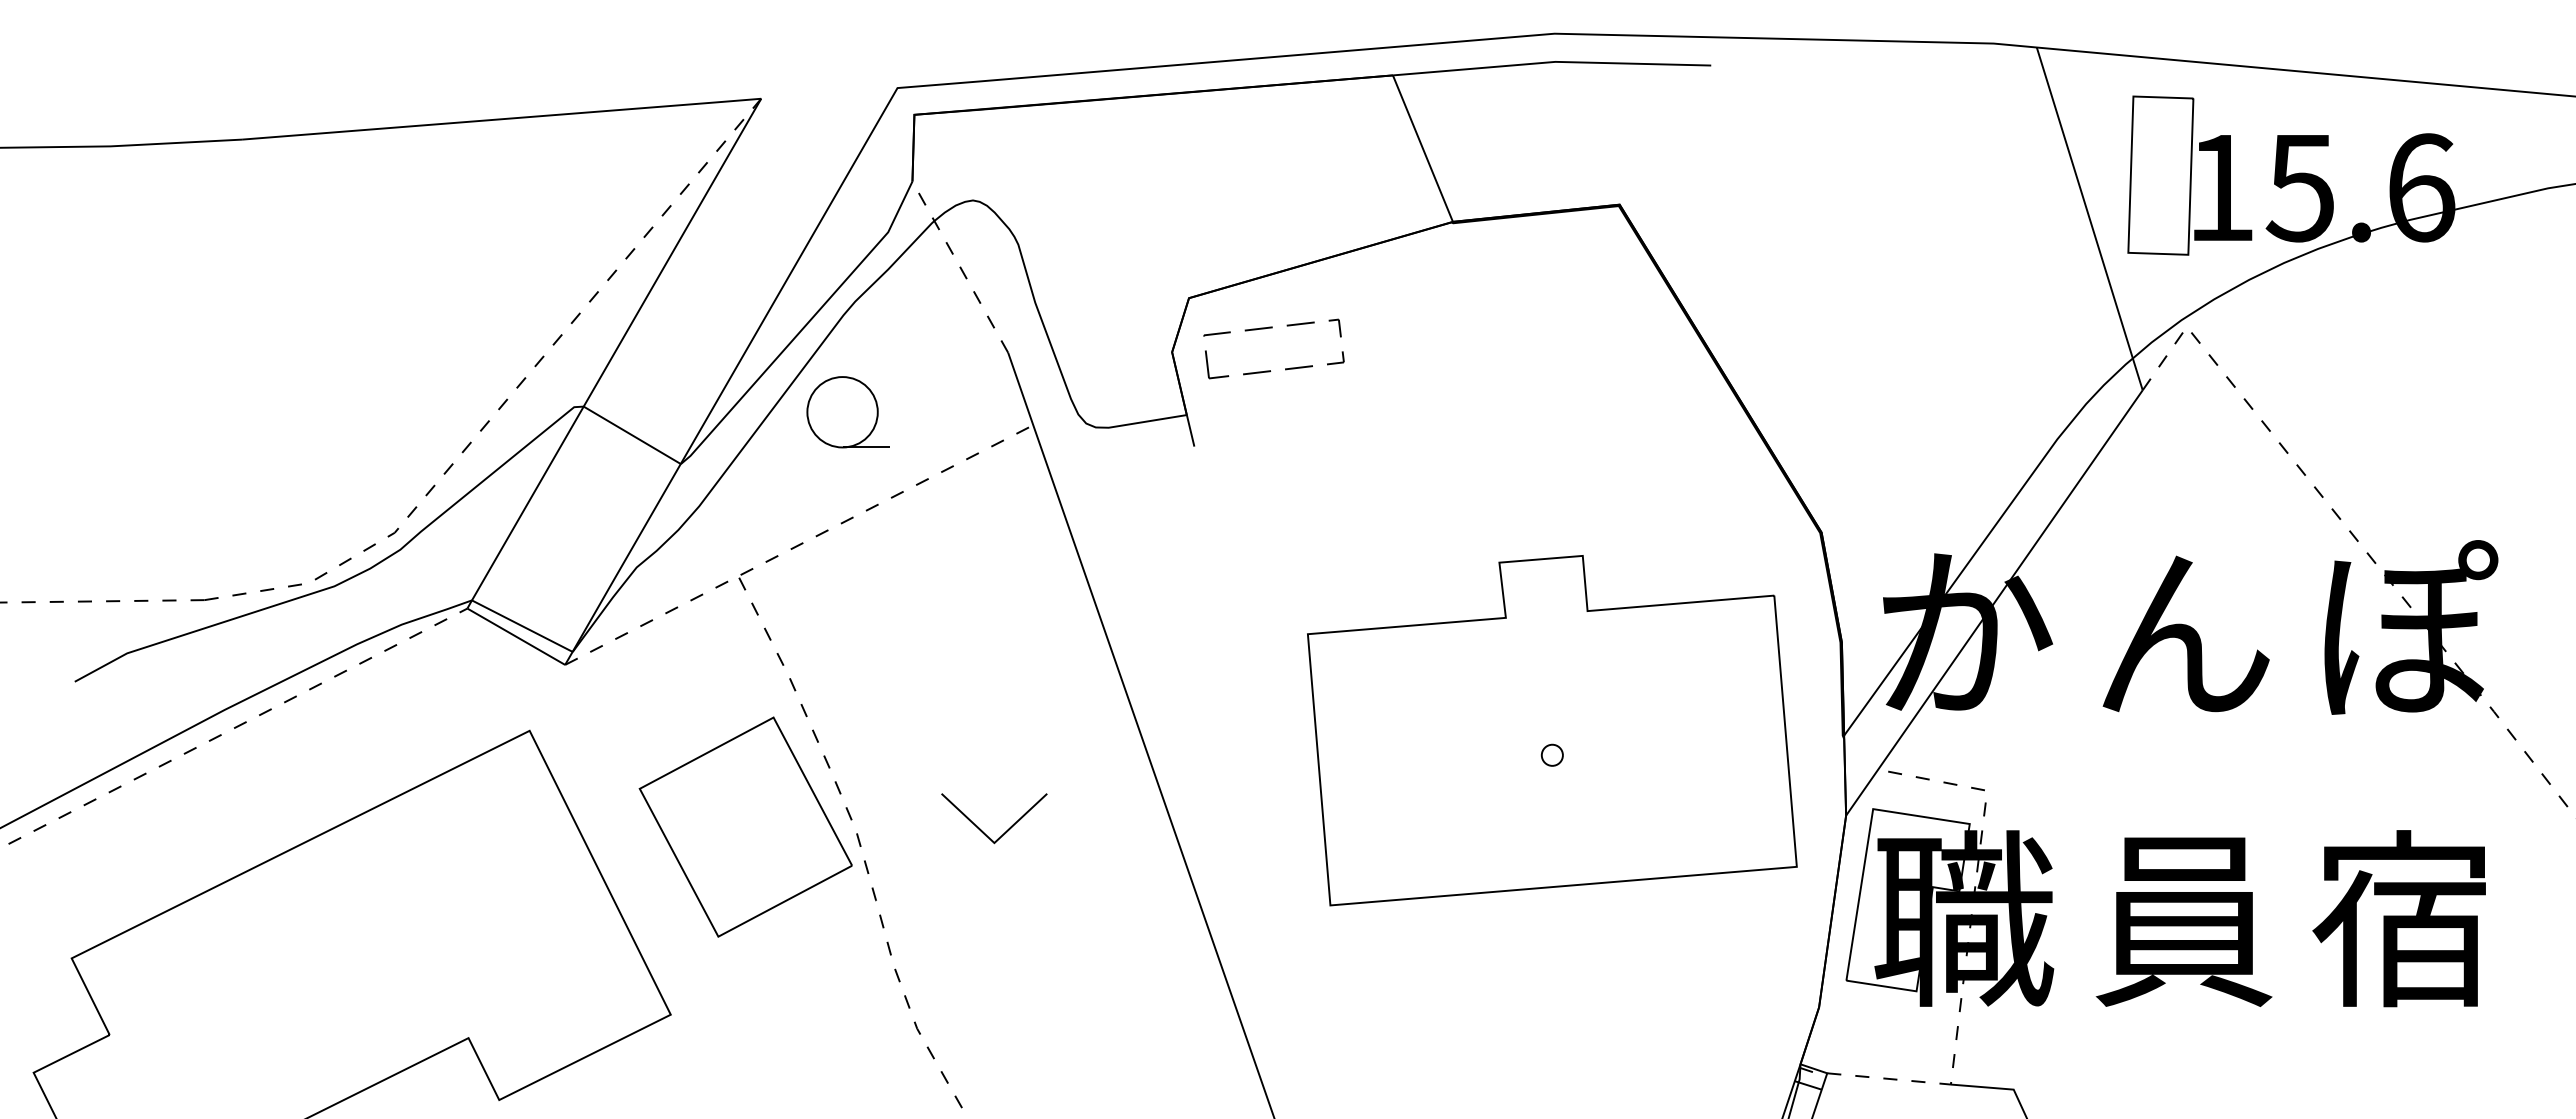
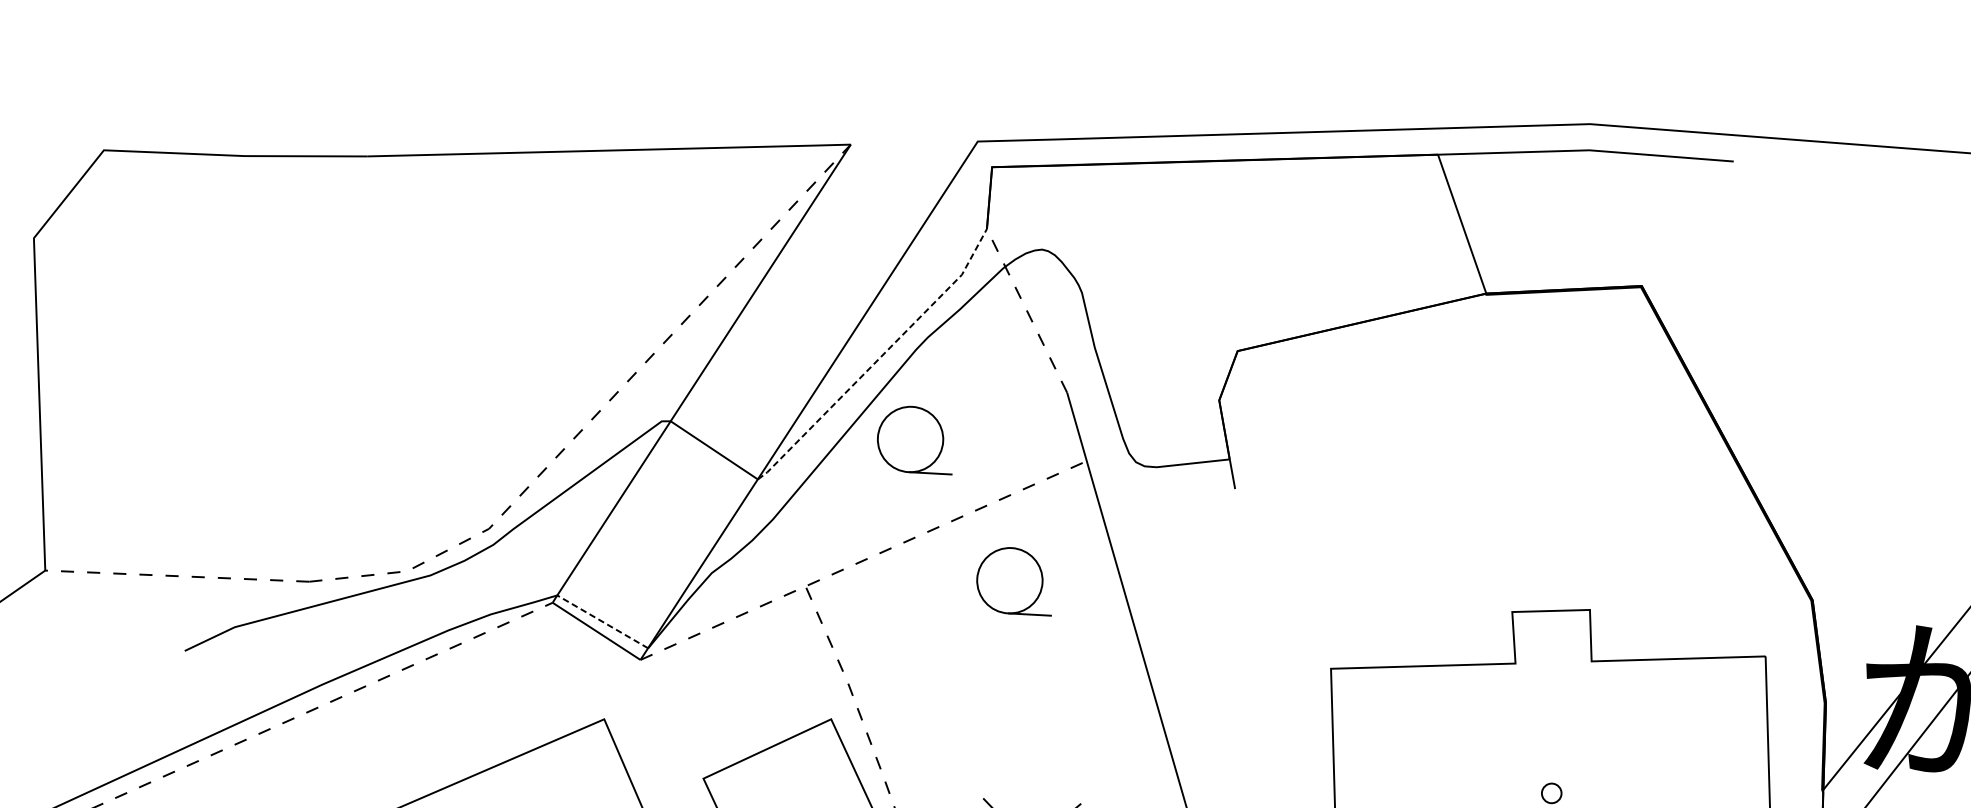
line: (804, 327) -> (879, 358), solid -> dashed
part: (1272, 328) -> (1313, 383), removed
part: (962, 558) -> (1014, 581), added
line: (522, 626) -> (602, 622), solid -> dashed

